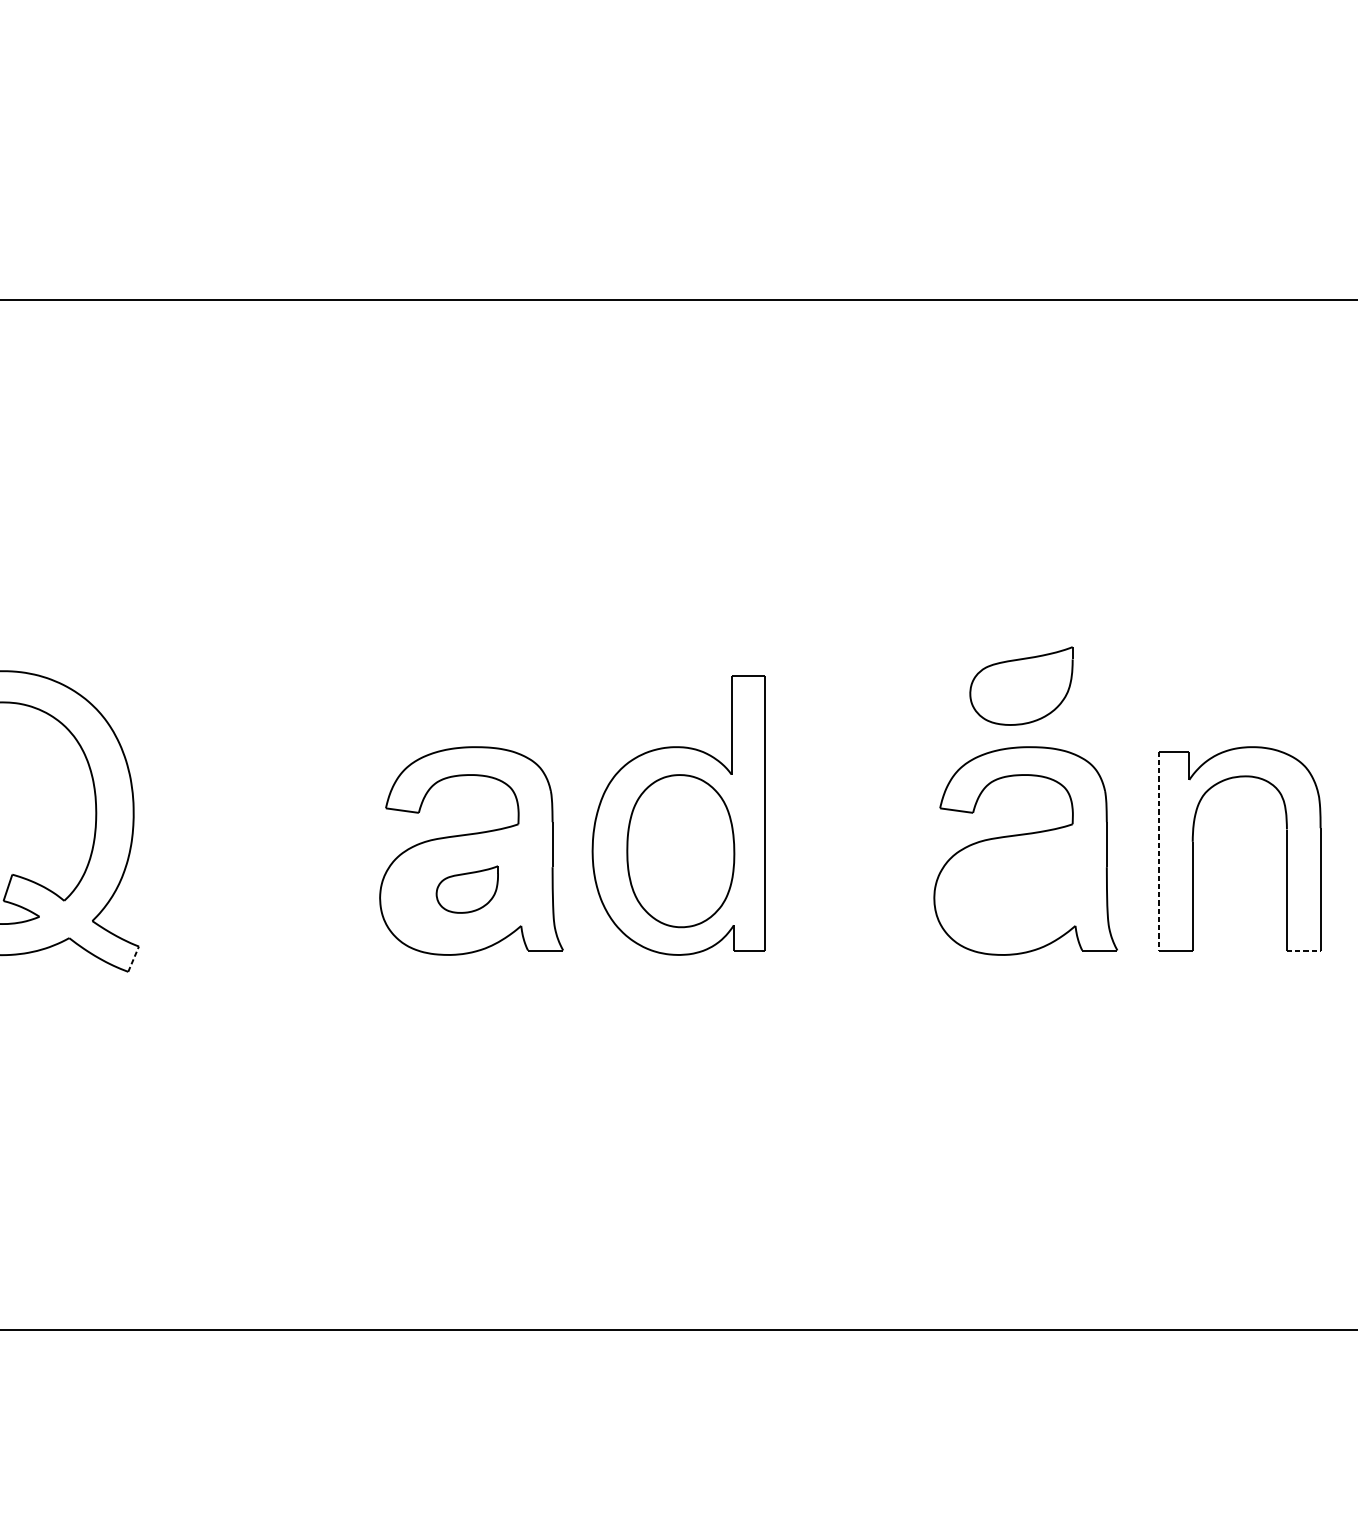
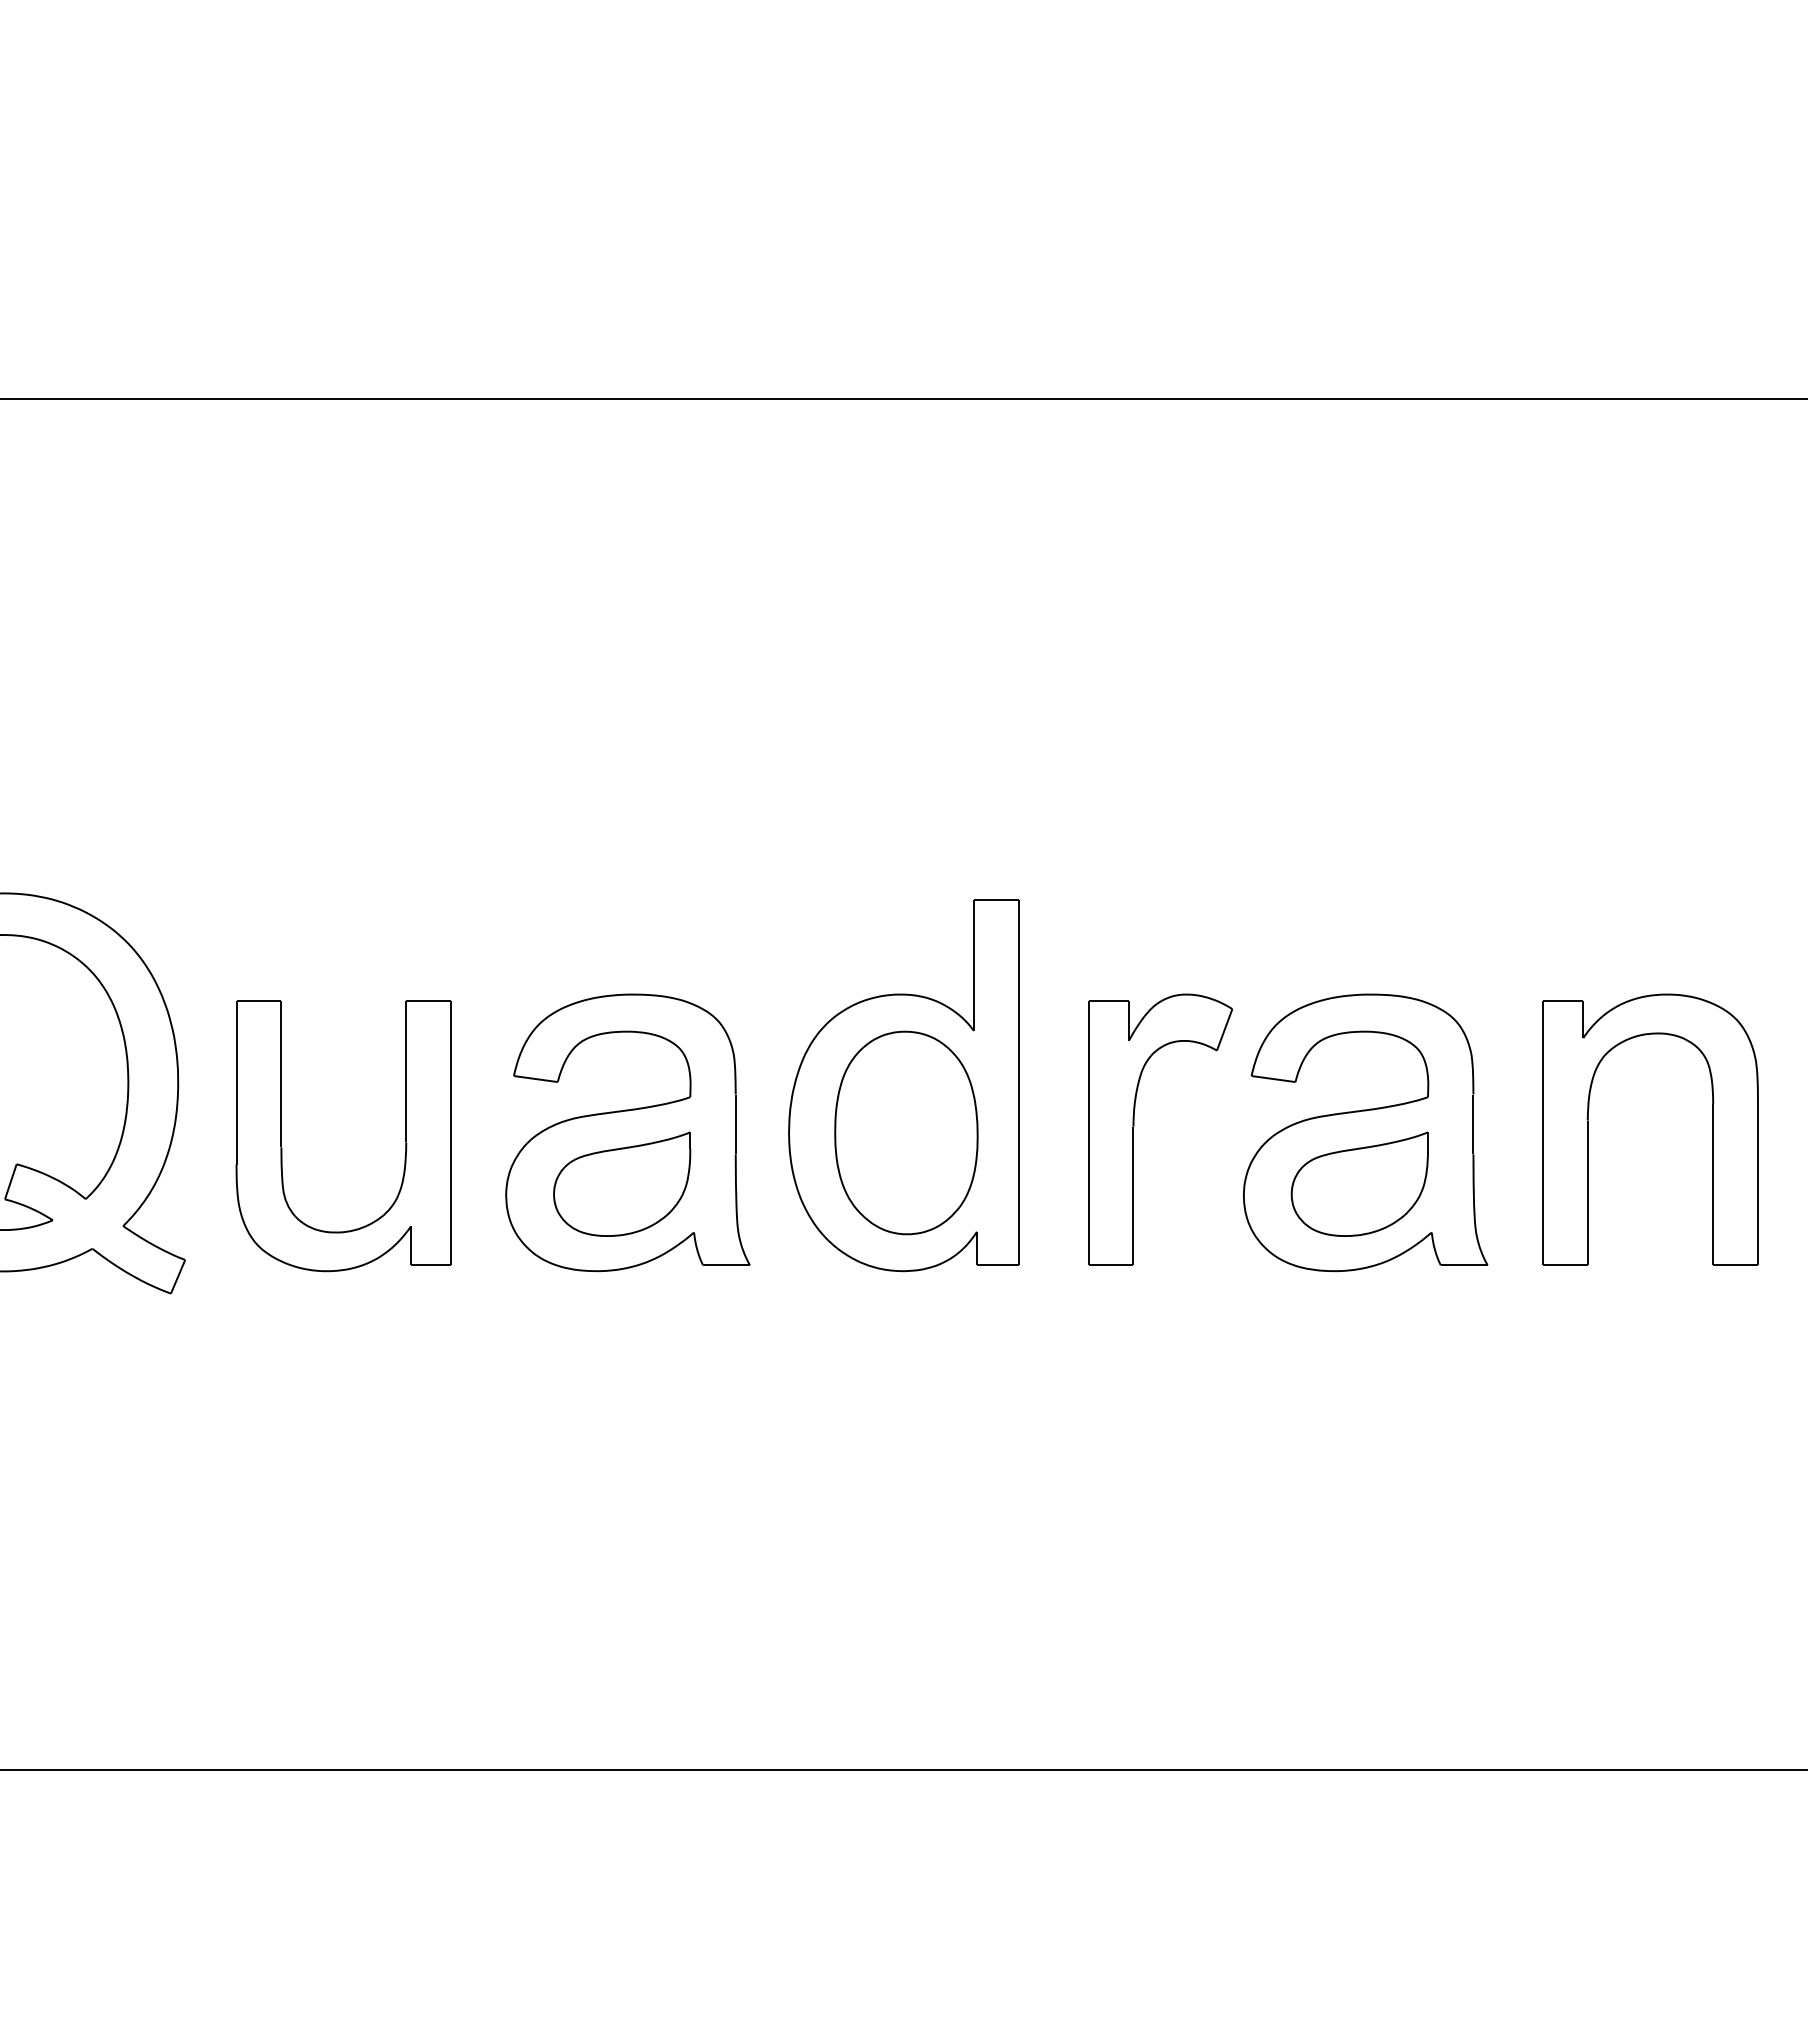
part: (1021, 685) -> (1359, 1183), moved
part: (852, 846) -> (1134, 1126), added
line: (1158, 851) -> (1542, 1133), dashed -> solid
part: (212, 862) -> (282, 1147), added
part: (467, 889) -> (622, 1183), size x1.67
line: (1304, 950) -> (1736, 1265), dashed -> solid
line: (133, 958) -> (178, 1276), dashed -> solid

